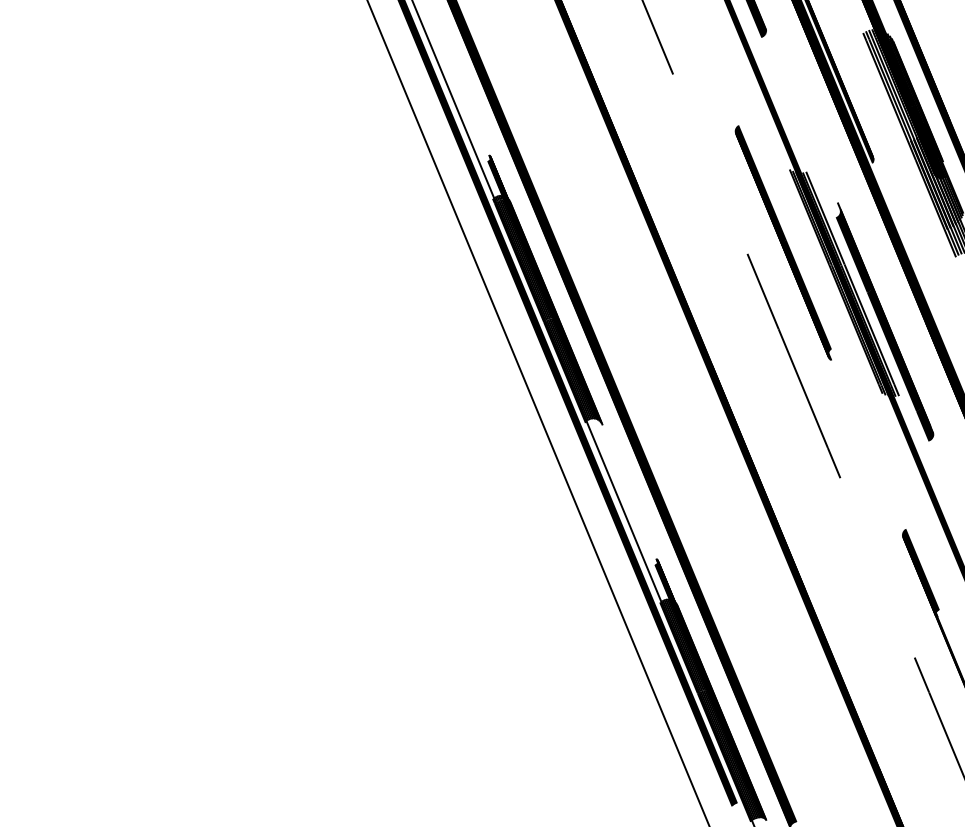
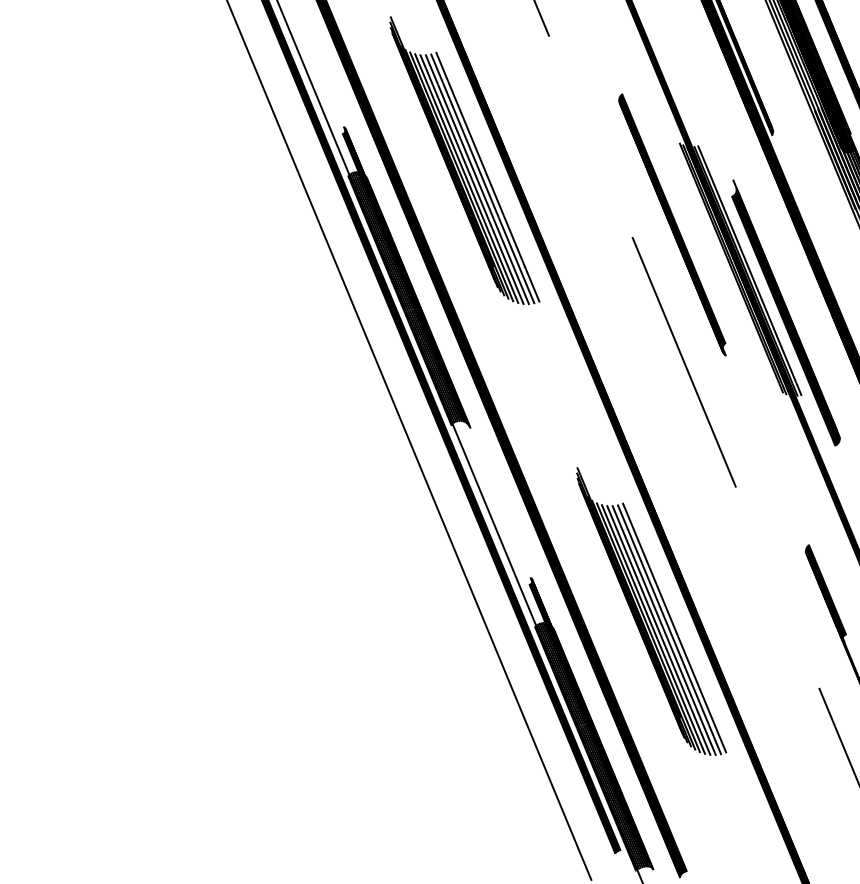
part: (597, 185) -> (464, 160), added
part: (764, 589) -> (651, 611), added

